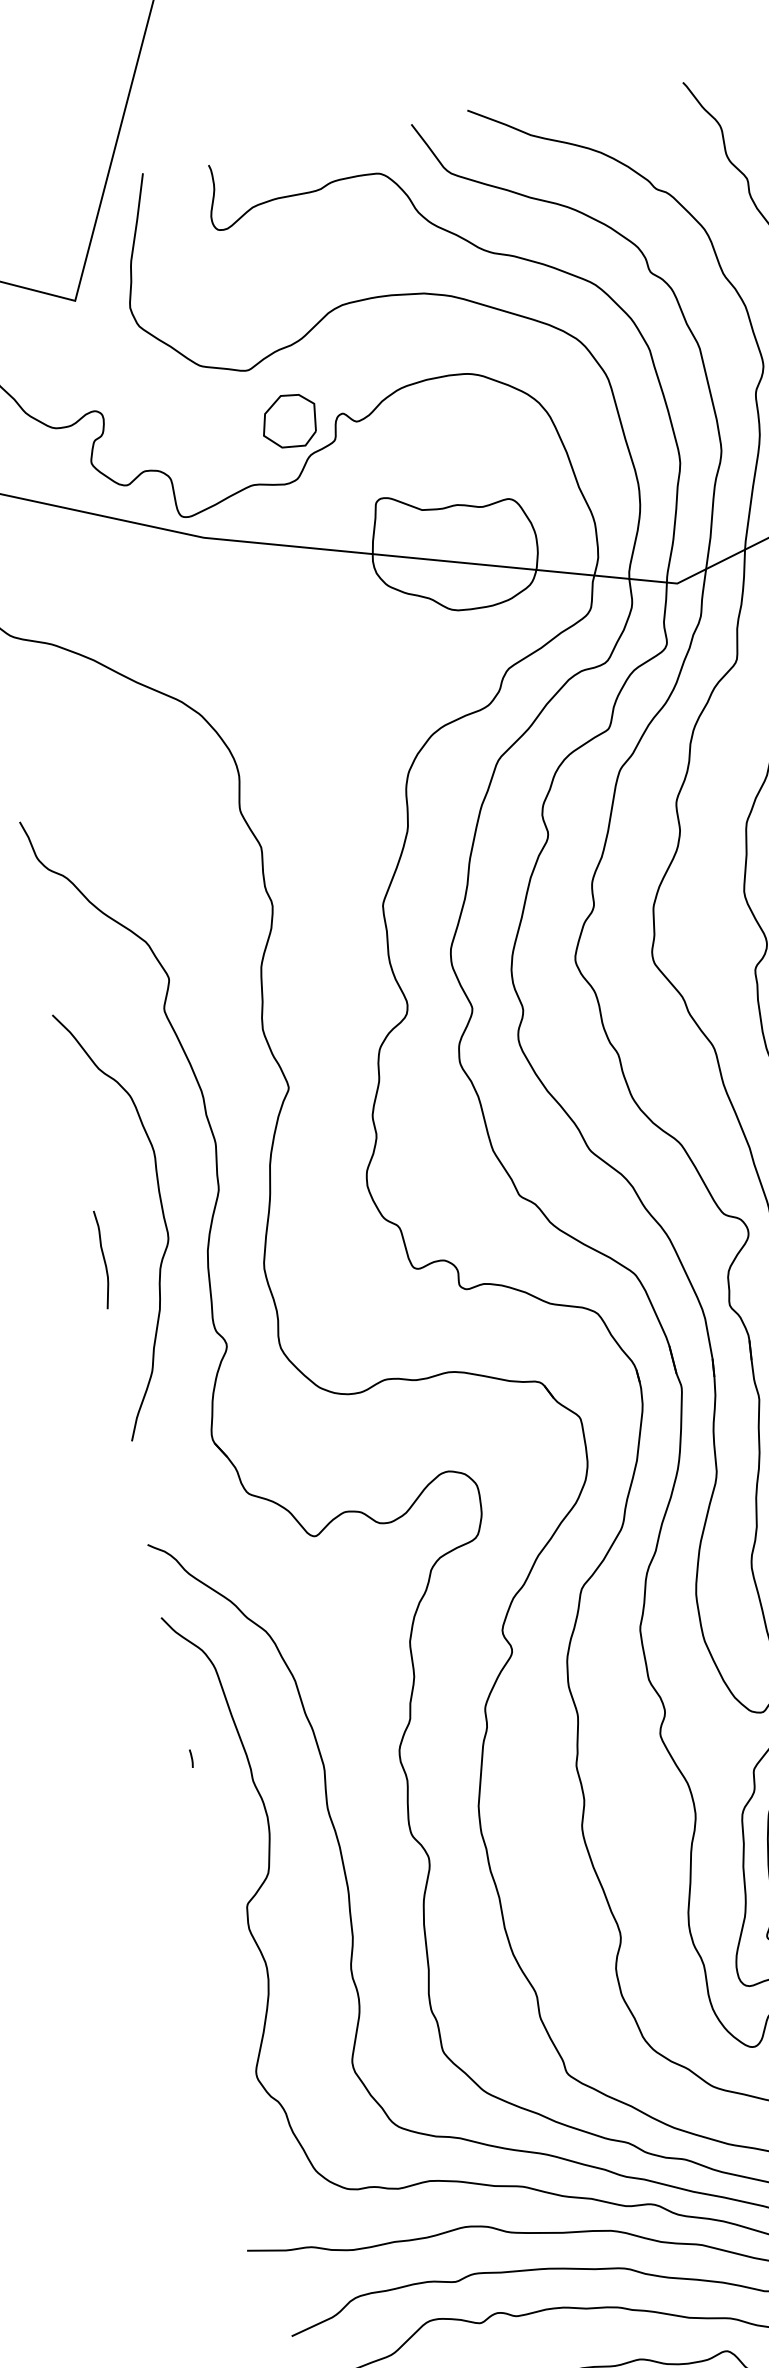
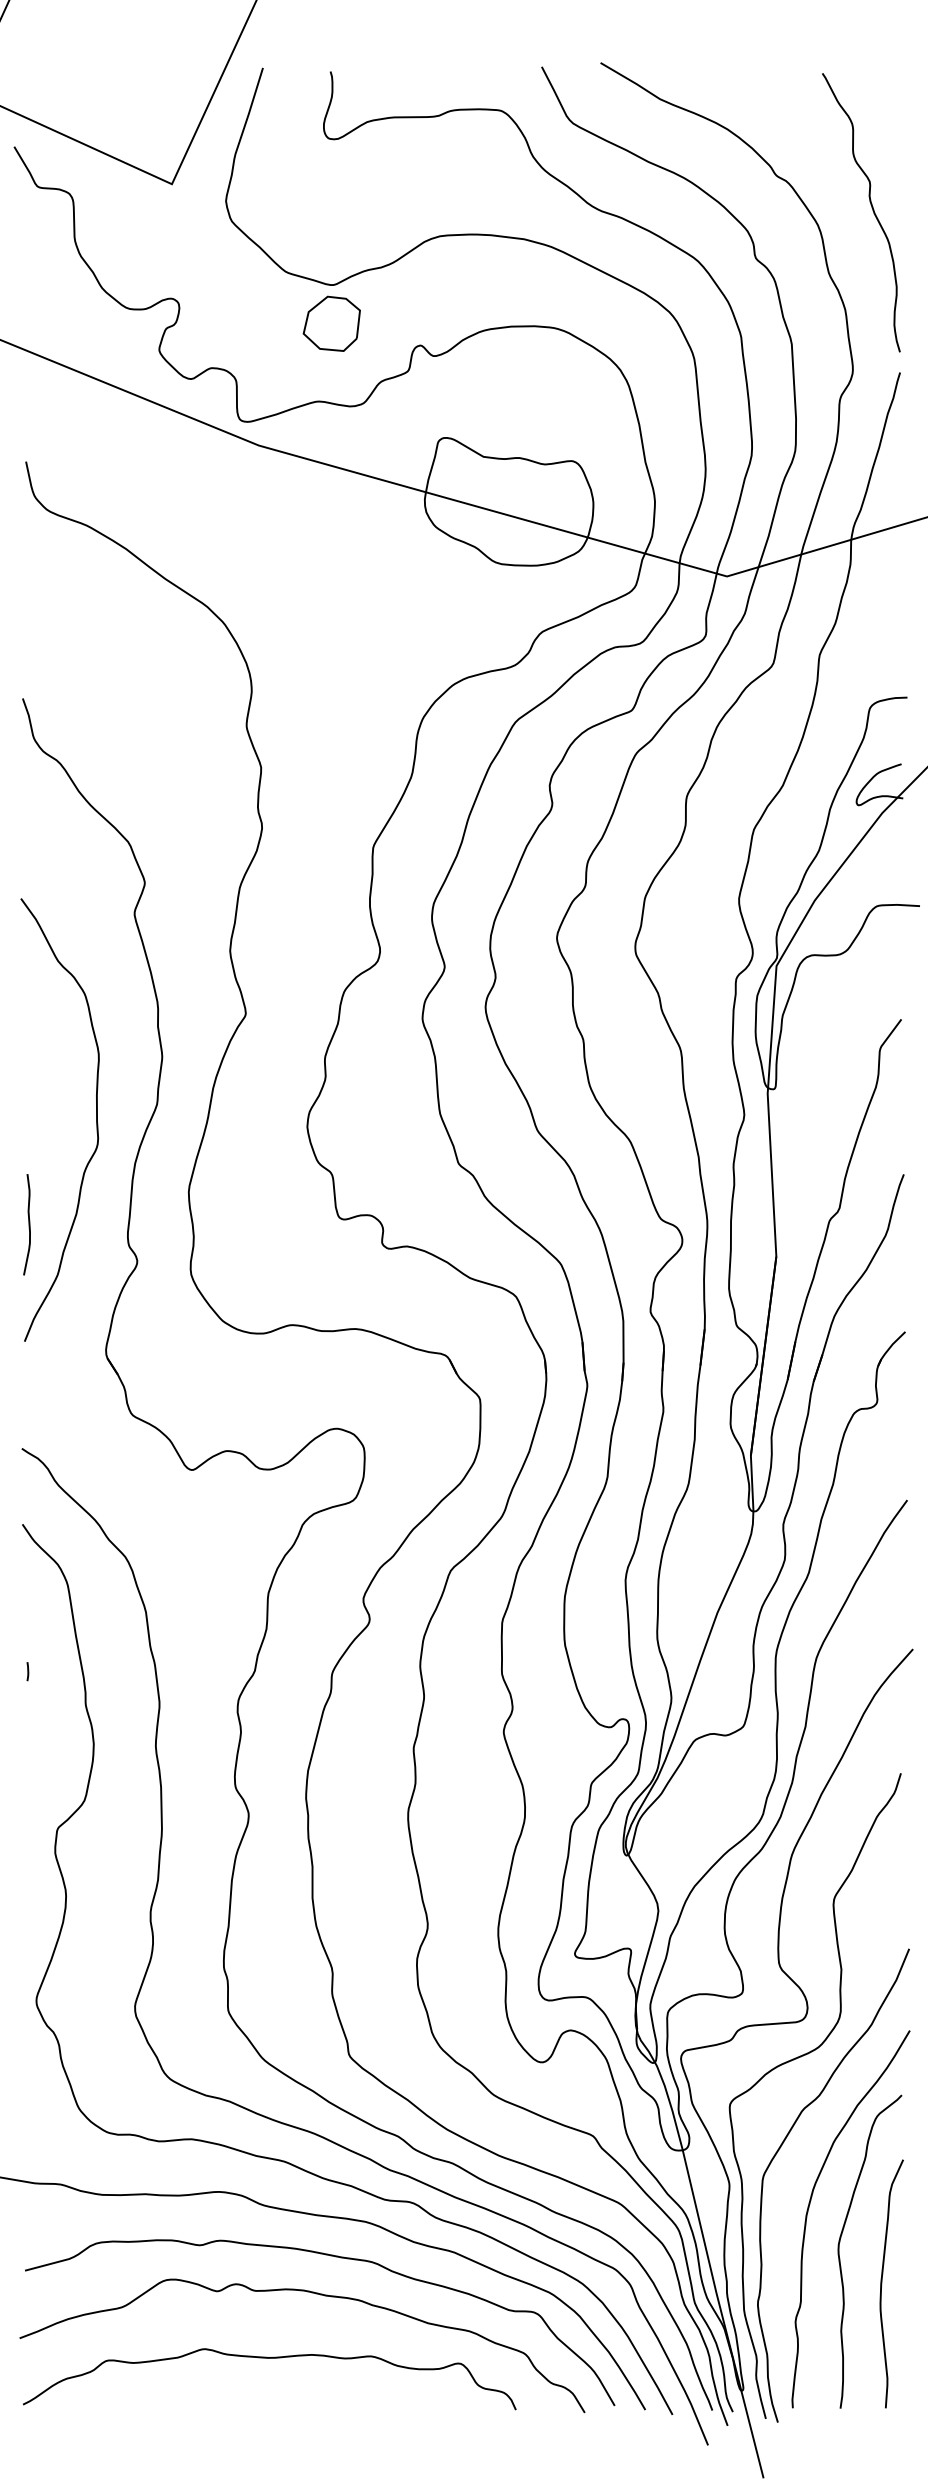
part: (289, 421) -> (331, 323), moved
curve: (103, 1259) -> (28, 1224), moved

